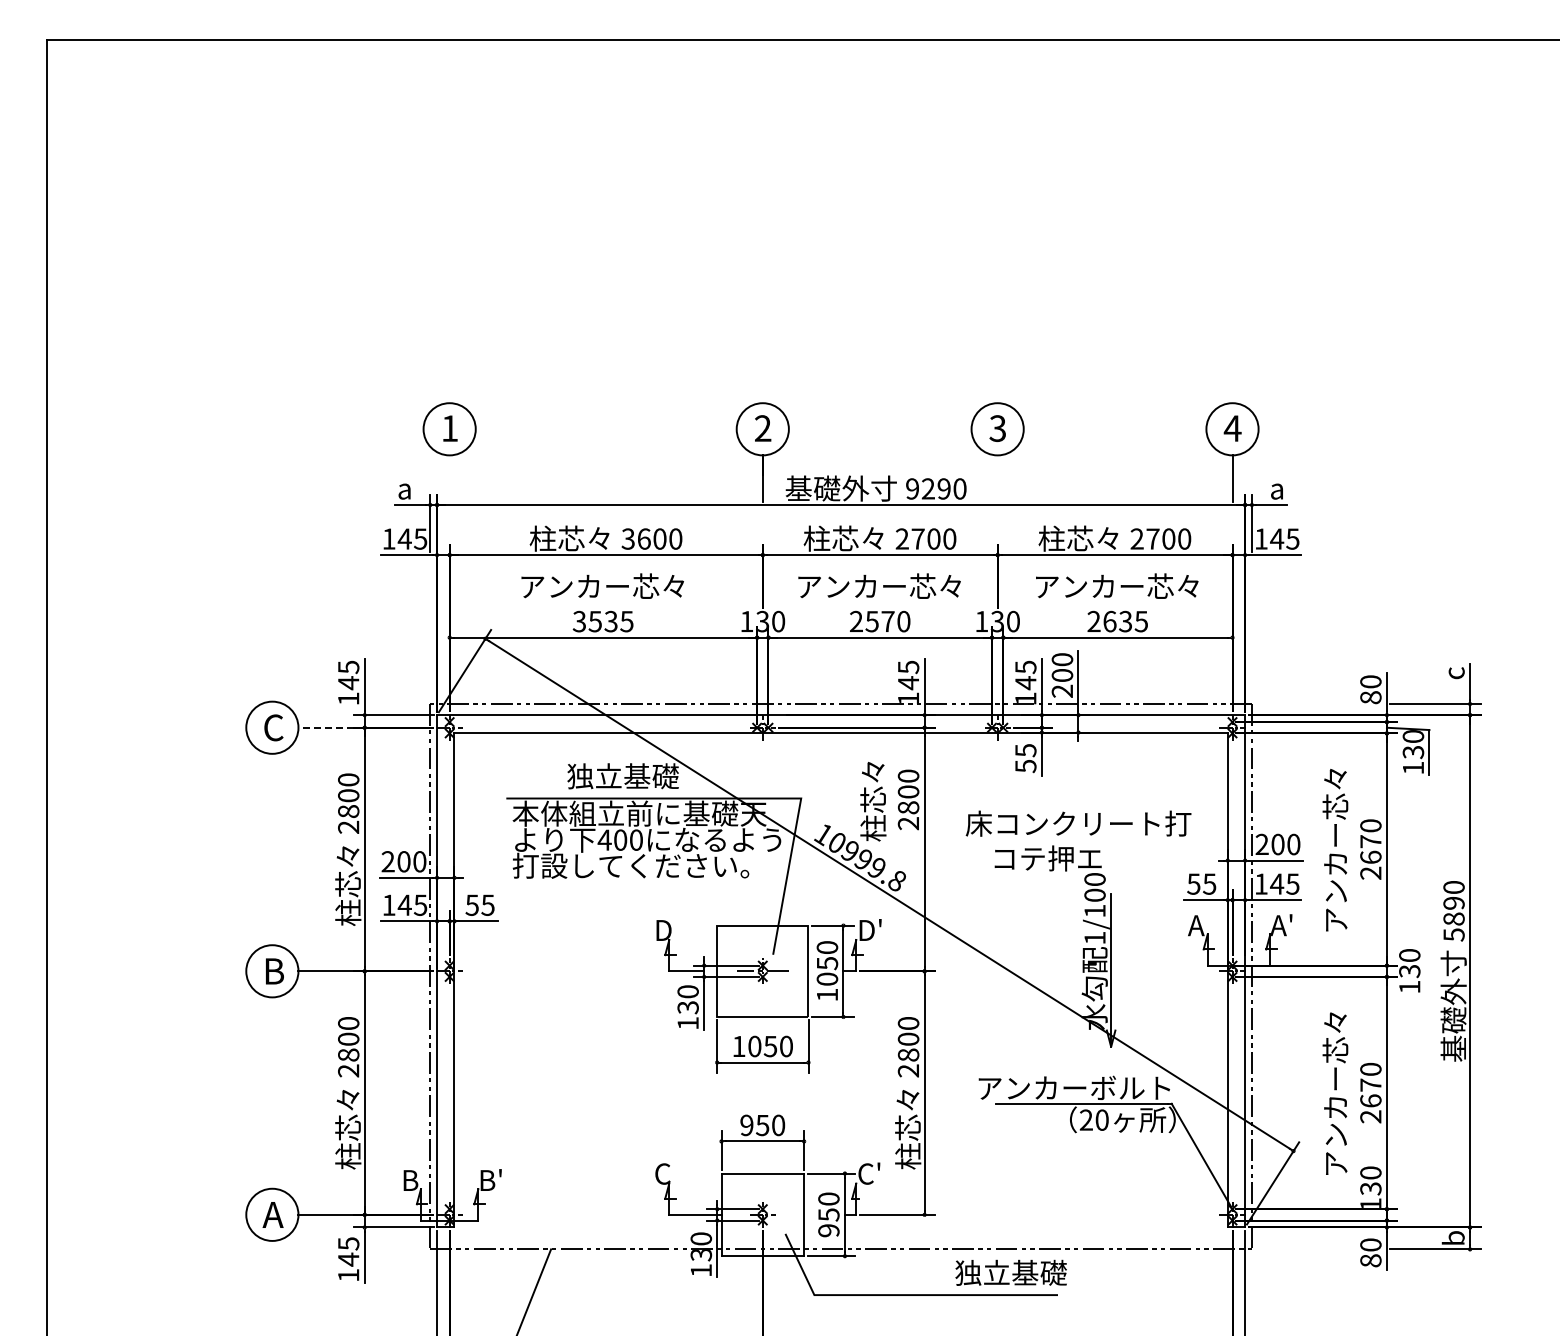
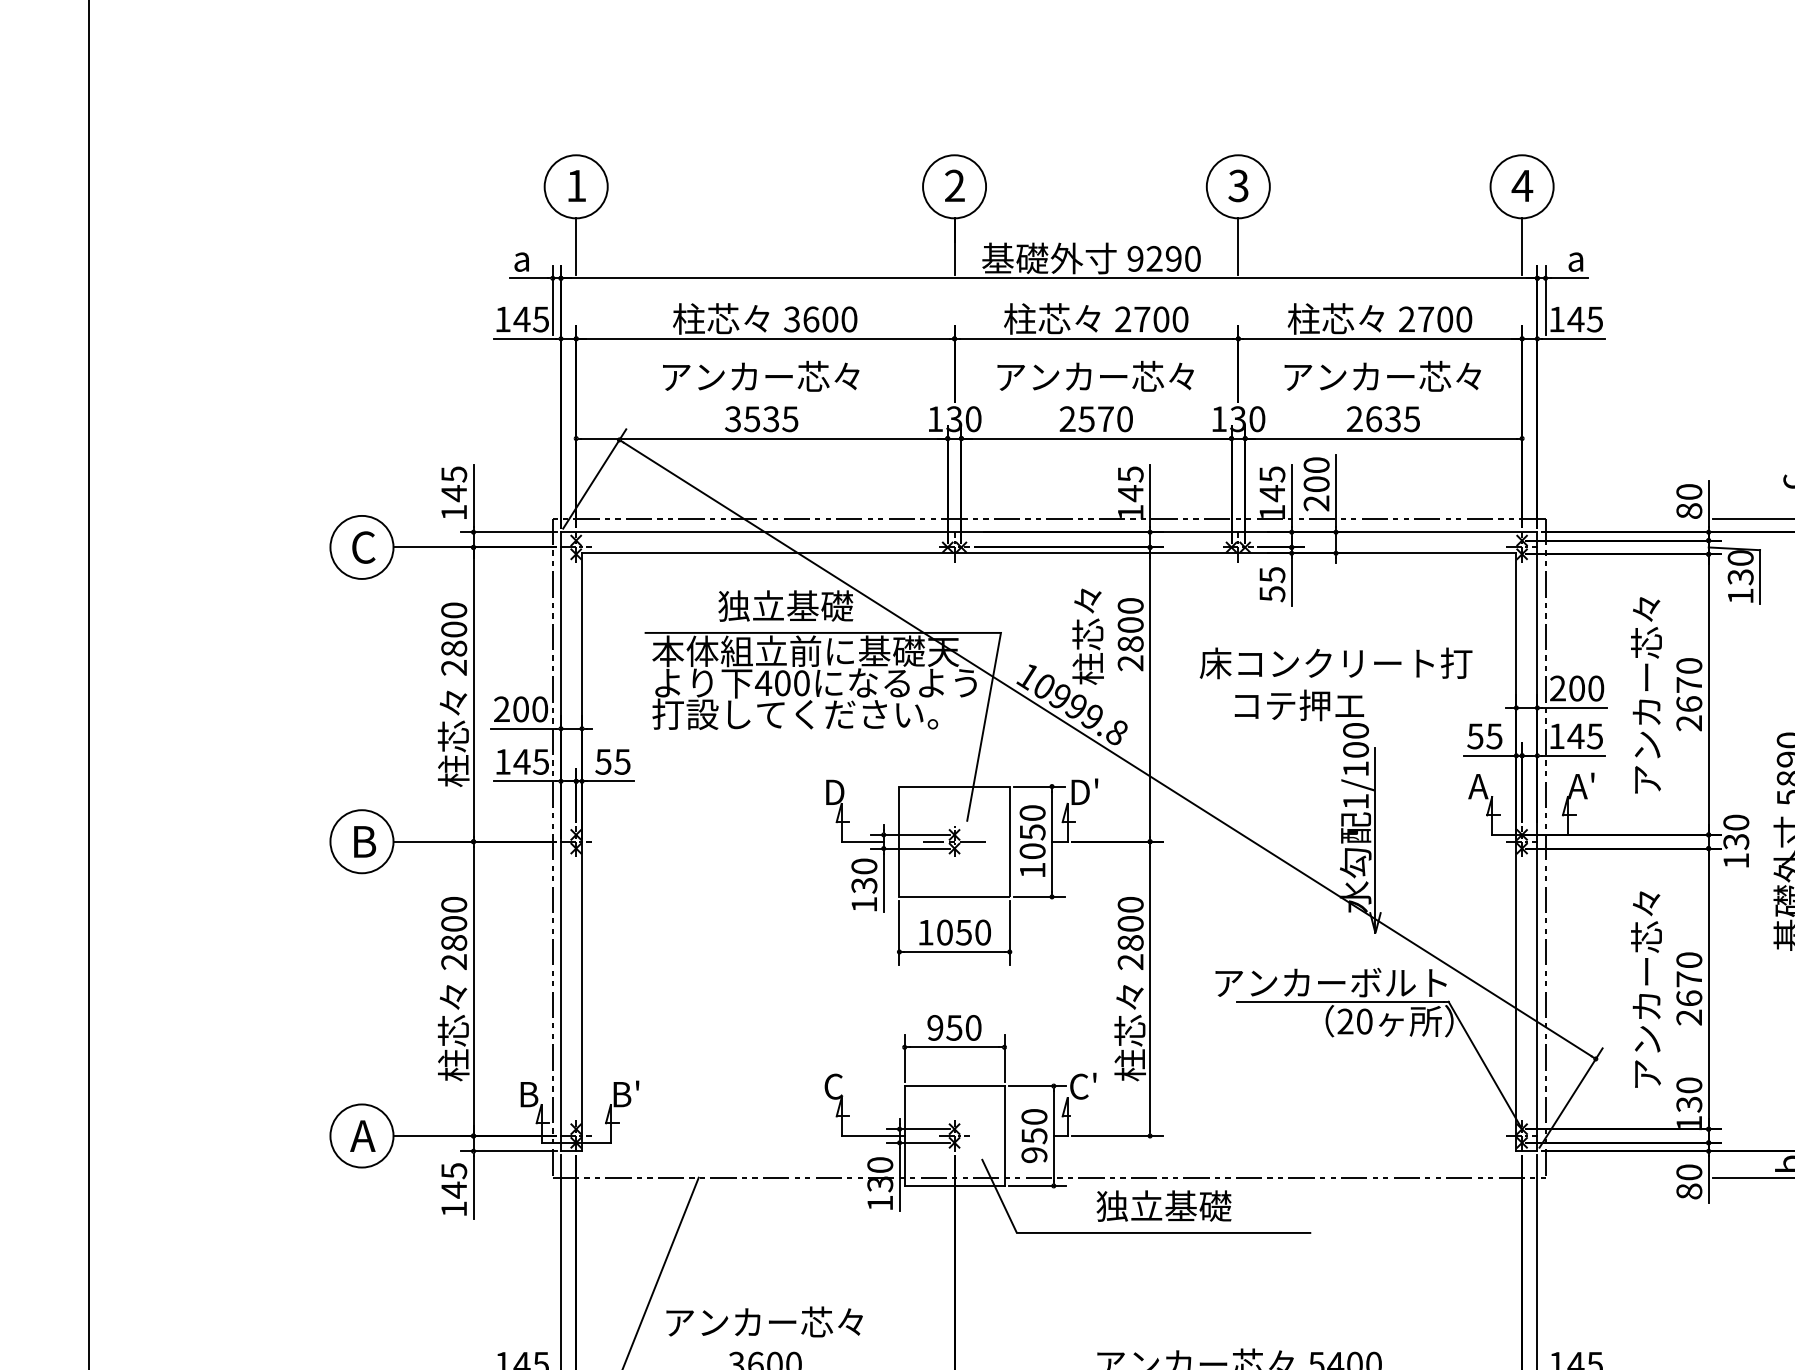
line: (449, 478) -> (575, 246), added
line: (997, 478) -> (1238, 246), added
line: (326, 727) -> (427, 547), dashed -> solid
text: (1010, 1272) -> (1163, 1205), moved

